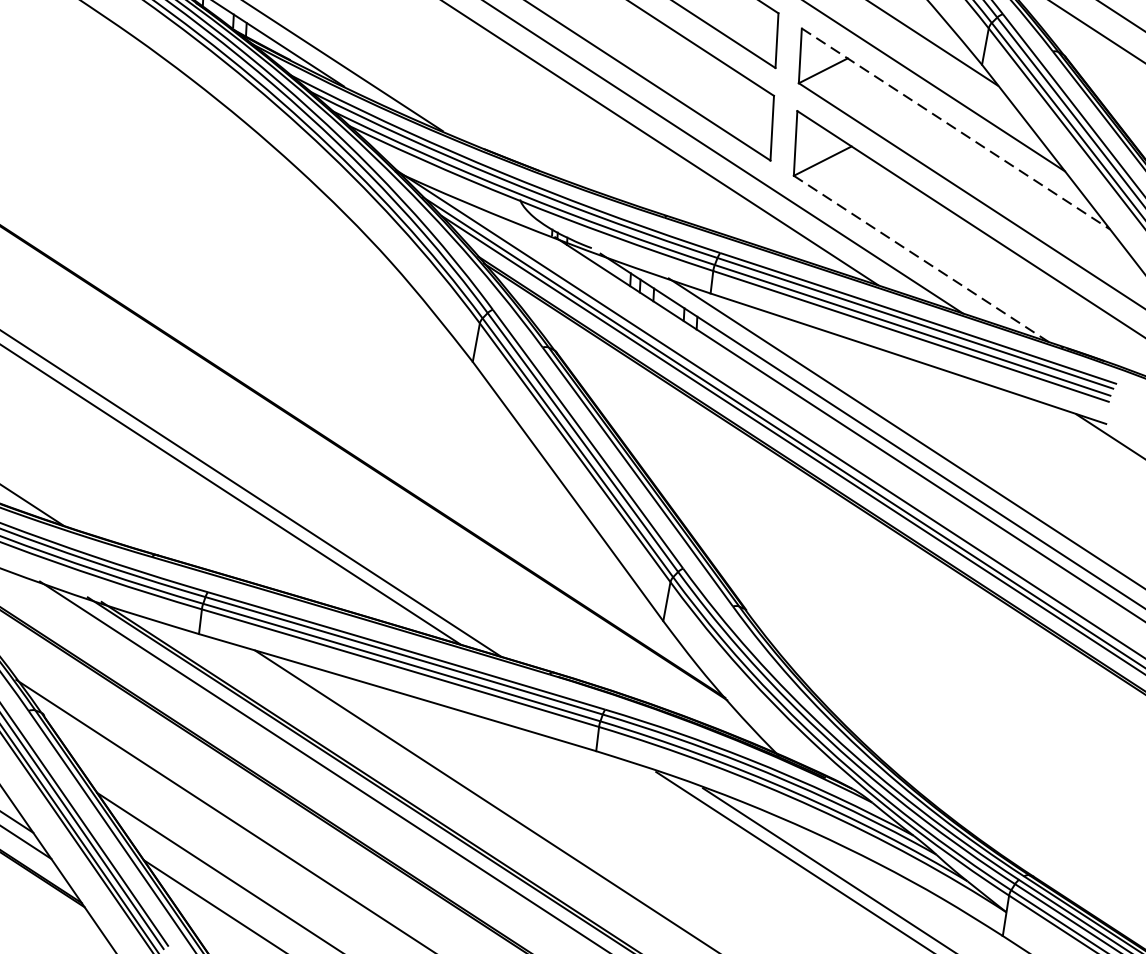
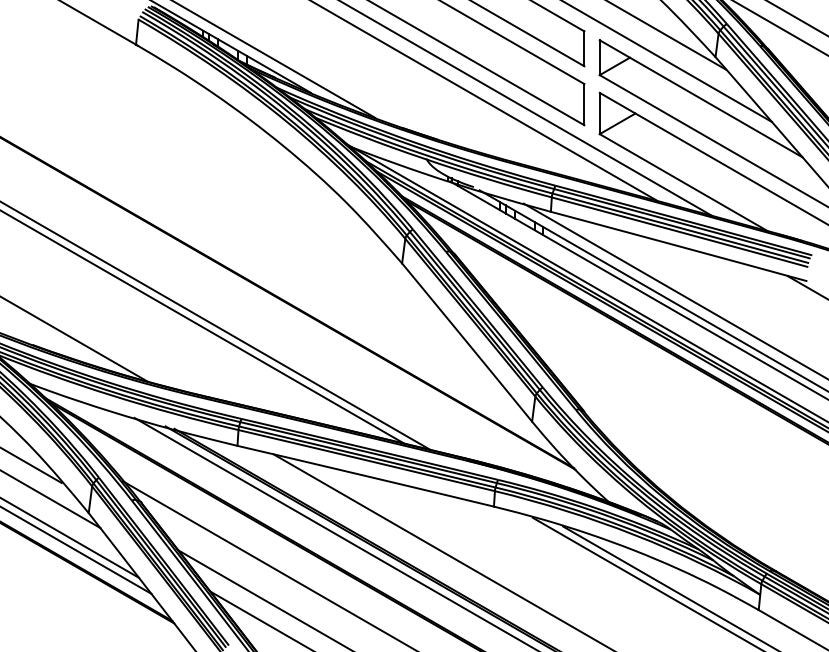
line: (956, 130) -> (701, 99), dashed -> solid
line: (921, 258) -> (683, 182), dashed -> solid

